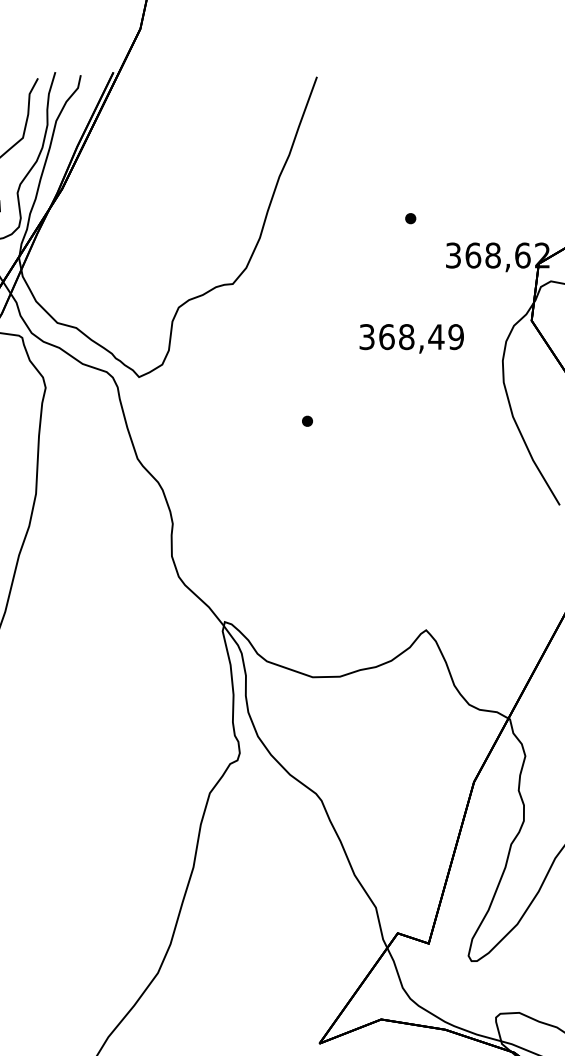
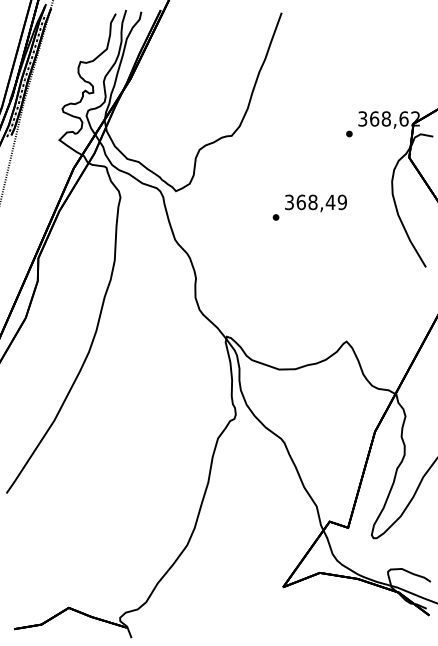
part: (410, 217) -> (349, 133), moved
text: (410, 338) -> (315, 203), moved

